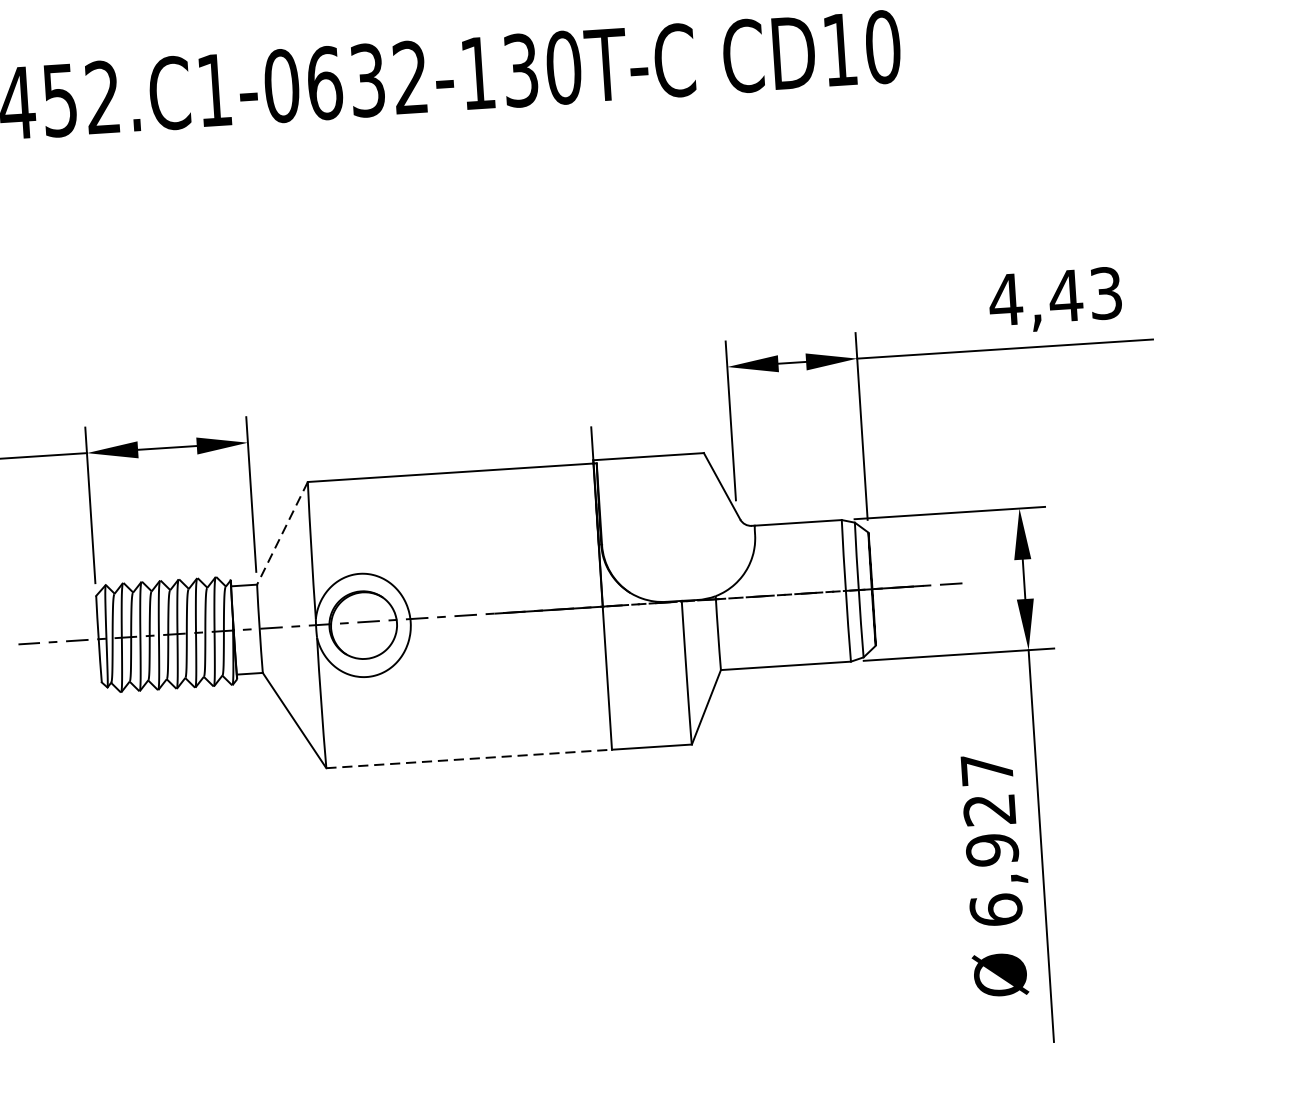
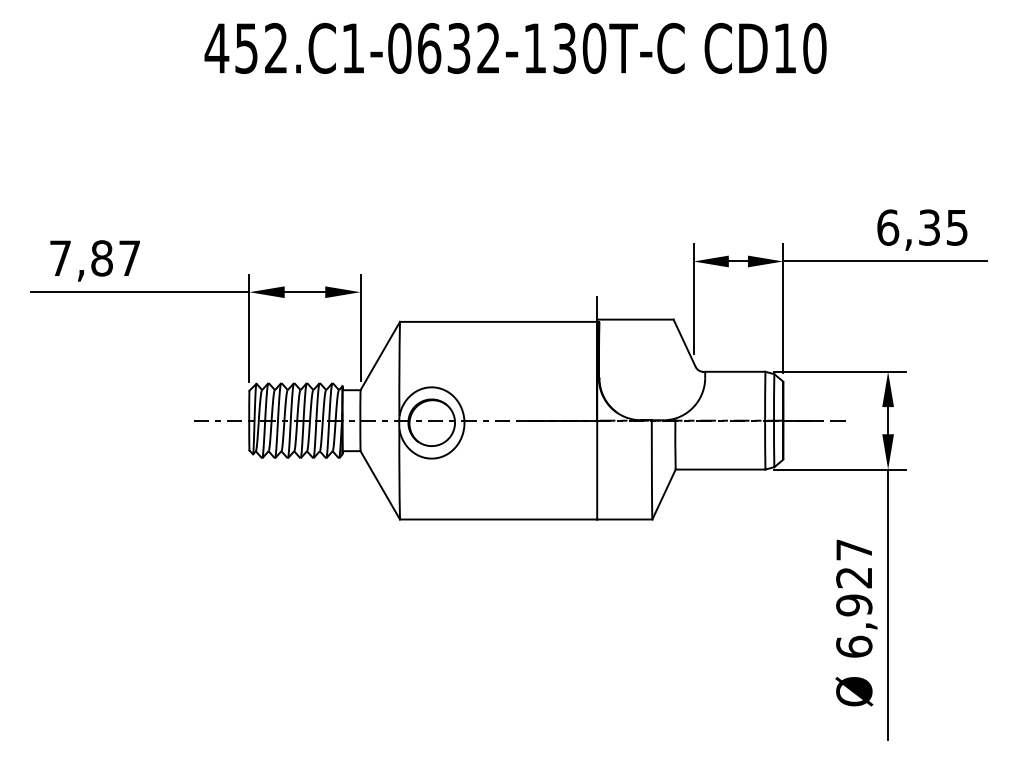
text: (1054, 296) -> (921, 227), 4,43 -> 6,35
line: (282, 533) -> (380, 356), dashed -> solid
line: (469, 758) -> (498, 519), dashed -> solid

